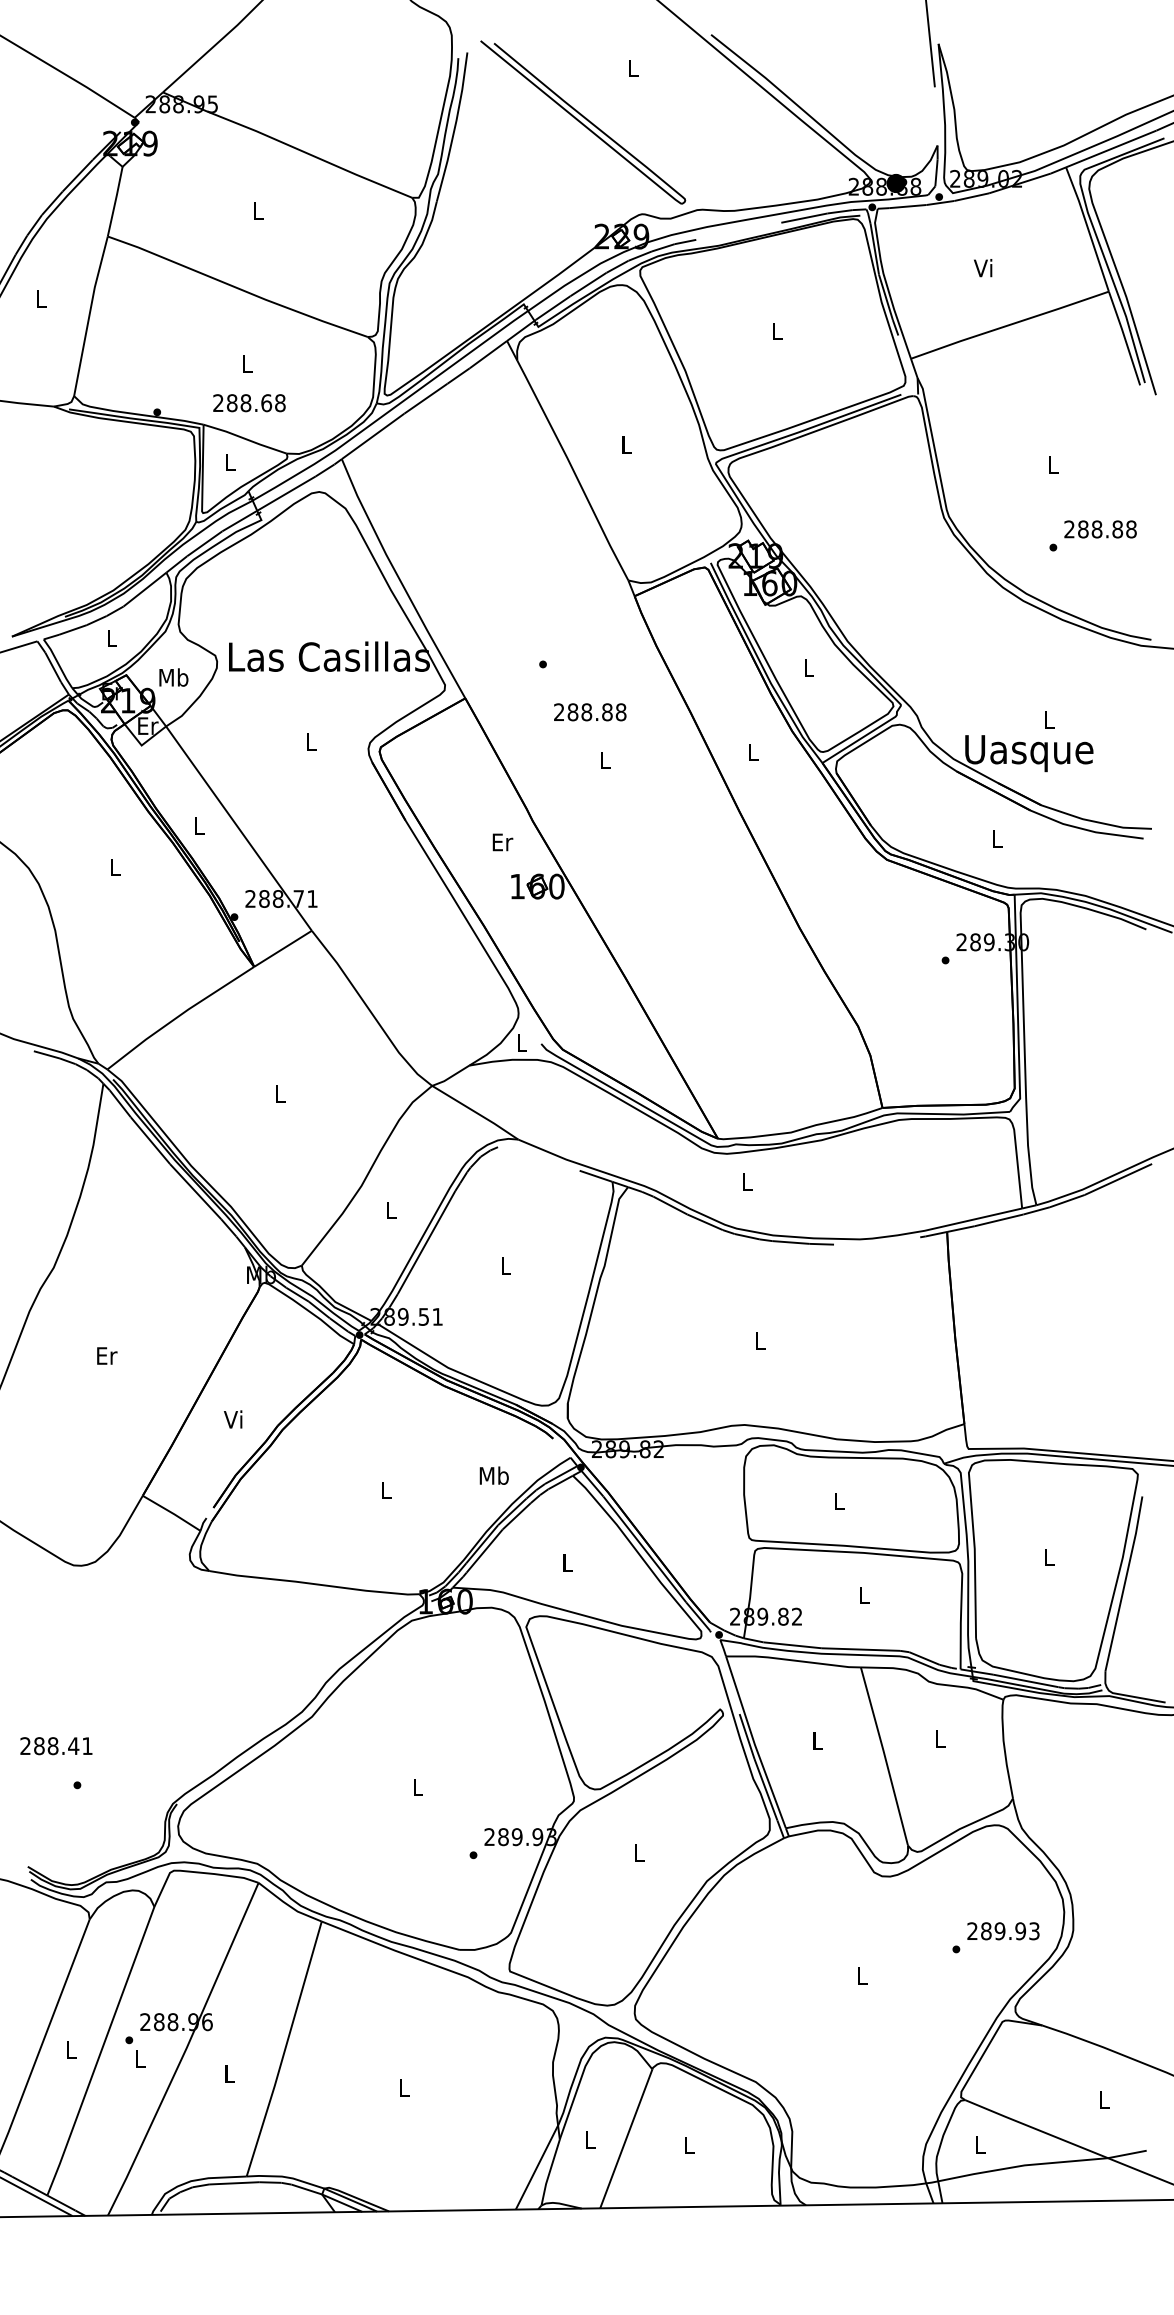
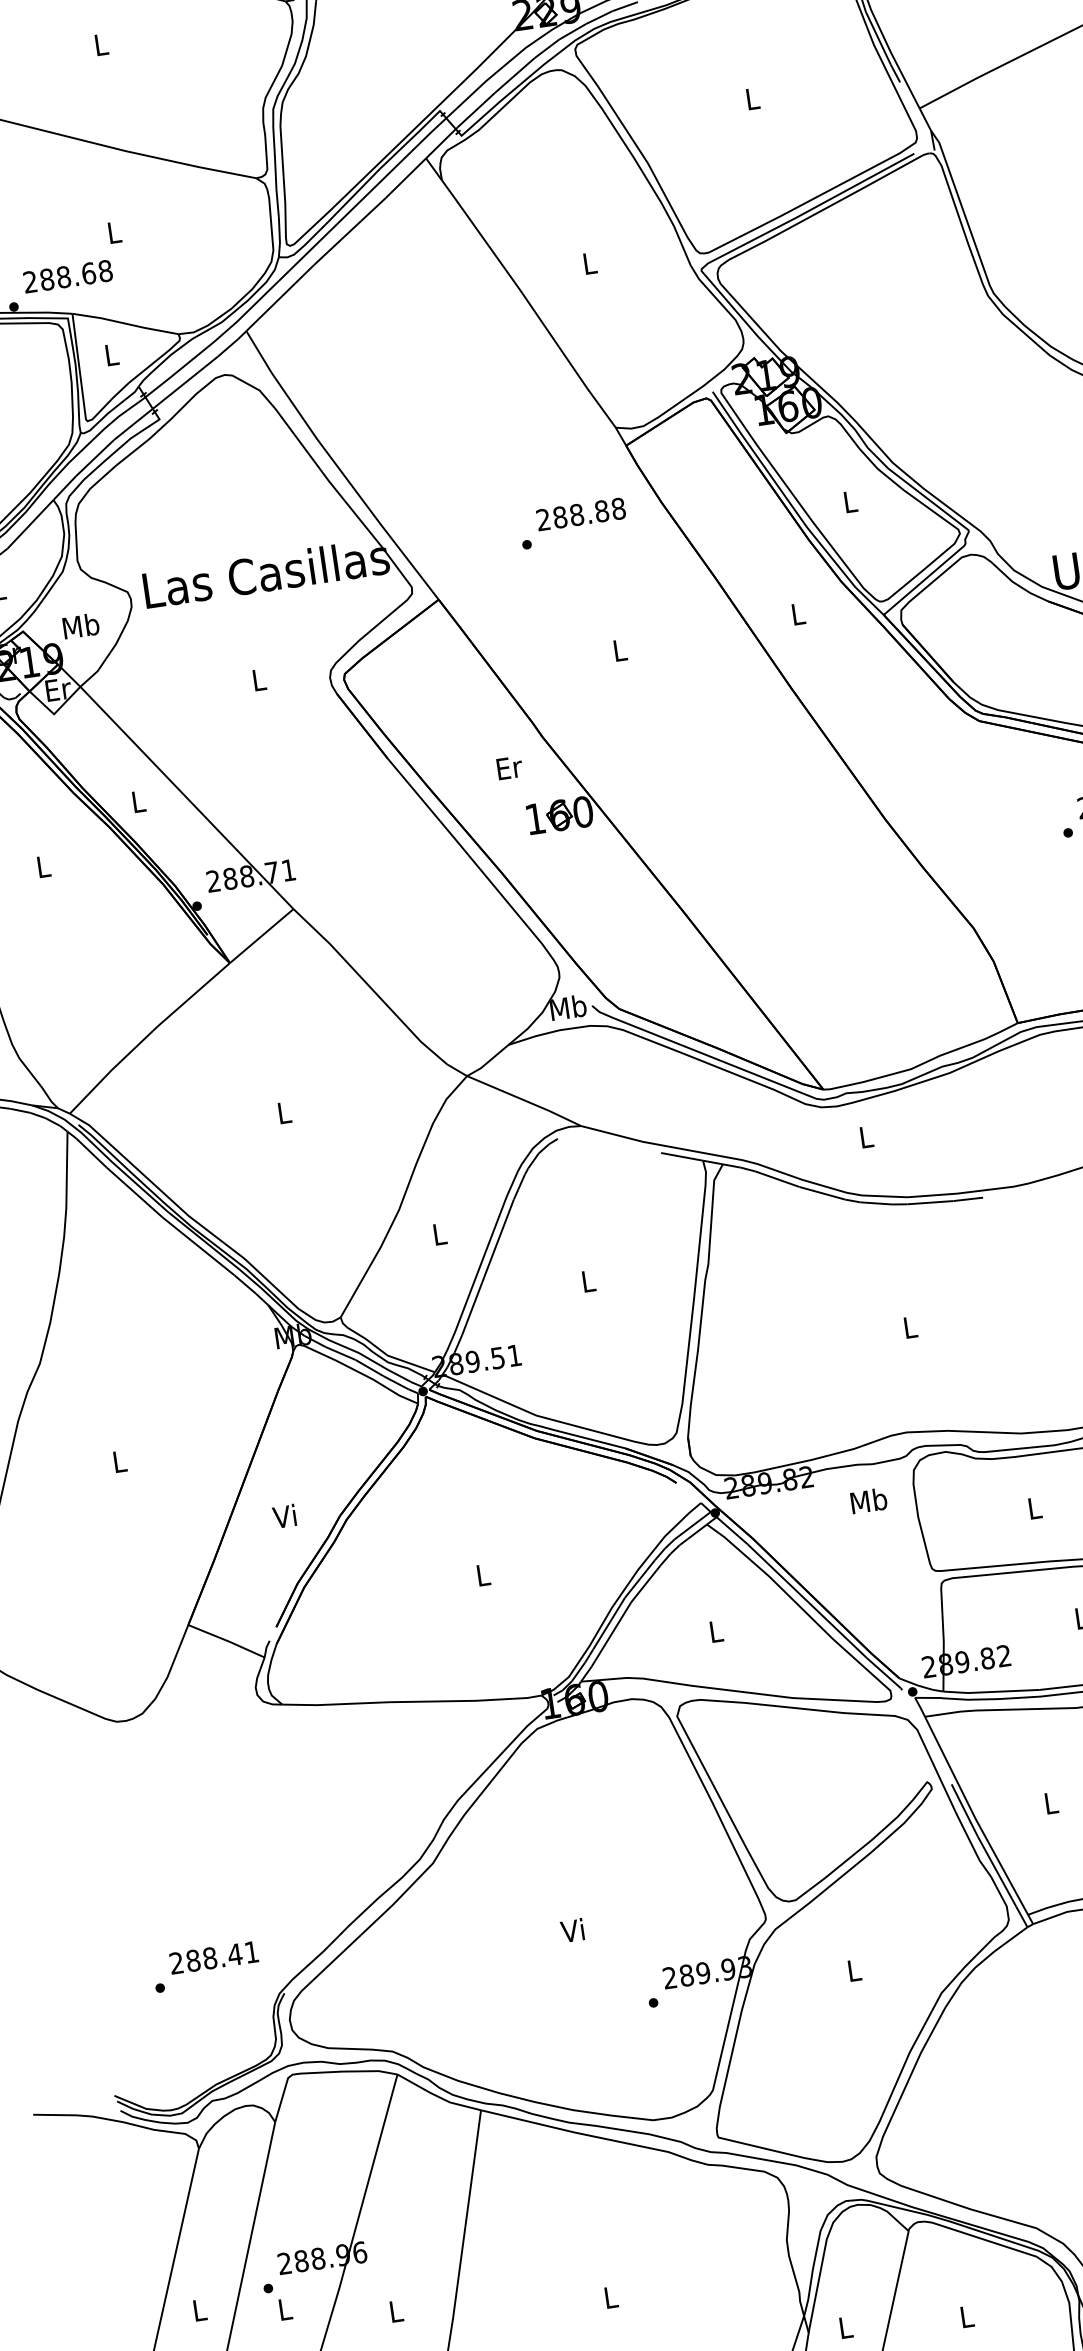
text: (249, 403) -> (68, 276), moved
text: (590, 712) -> (581, 514), moved
text: (521, 1042) -> (567, 1007), L -> Mb
text: (107, 1355) -> (120, 1460), Er -> L
text: (493, 1475) -> (867, 1500), moved
text: (56, 1746) -> (214, 1958), moved
text: (416, 1787) -> (572, 1930), L -> Vi

